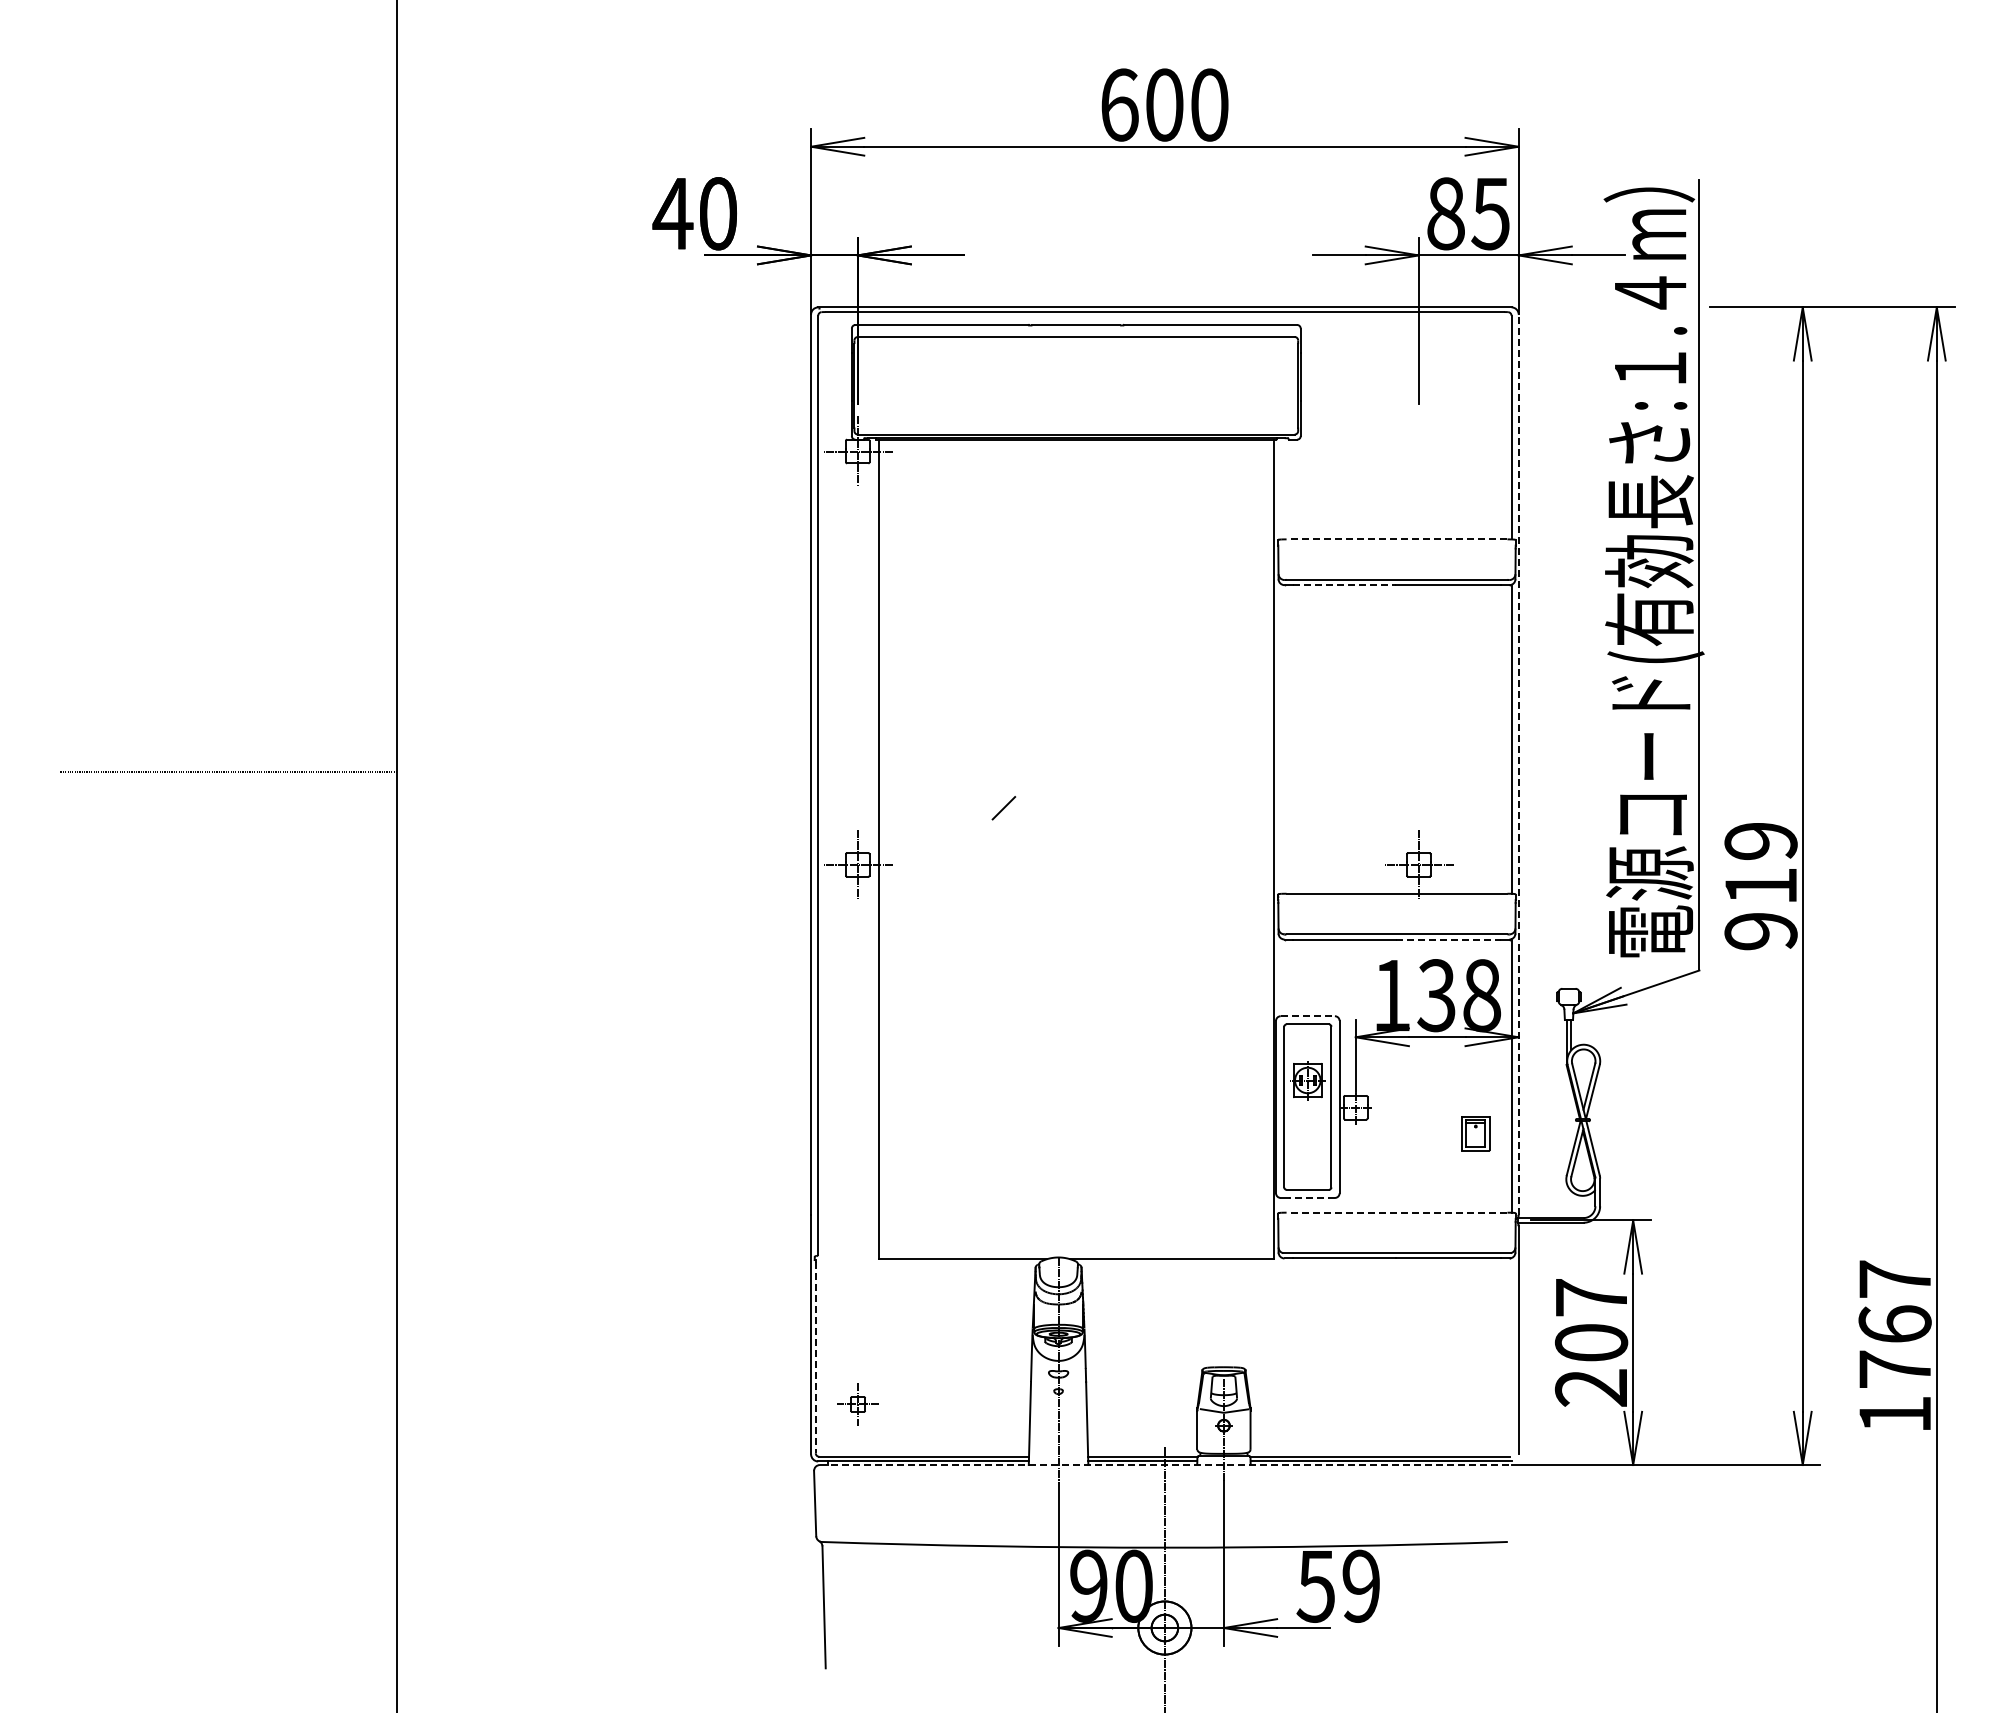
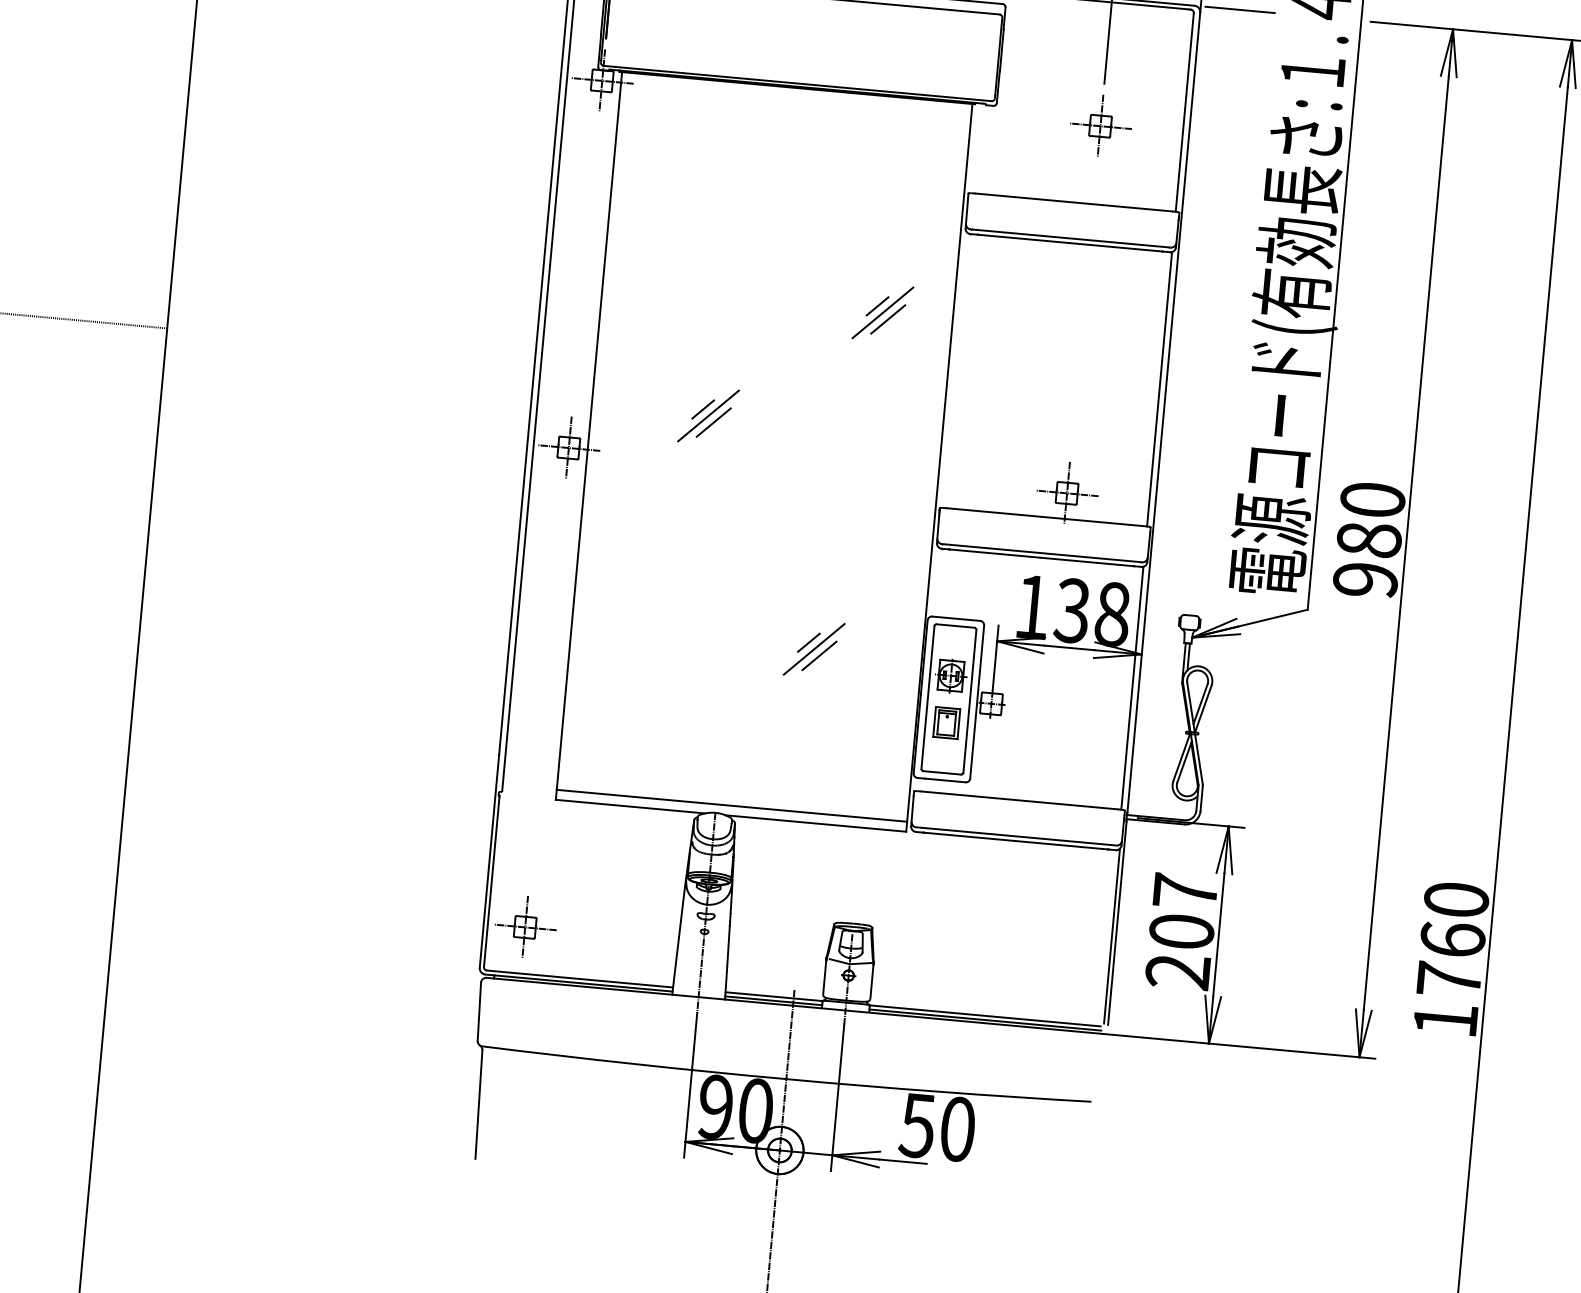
line: (1562, 307) -> (1239, 9), added
part: (1419, 450) -> (1101, 125), added
line: (1396, 539) -> (1073, 202), dashed -> solid
line: (1344, 585) -> (1023, 239), dashed -> solid
line: (1188, 675) -> (877, 306), added
line: (1194, 681) -> (882, 312), added
line: (1200, 688) -> (887, 319), added
line: (1518, 764) -> (1163, 412), dashed -> solid
line: (1010, 814) -> (708, 415), added
line: (1016, 821) -> (713, 422), added
text: (1760, 863) -> (1370, 519), 919 -> 980
line: (1448, 939) -> (1087, 561), dashed -> solid
line: (1308, 1016) -> (956, 619), dashed -> solid
line: (1145, 1057) -> (808, 642), added
line: (1151, 1064) -> (813, 648), added
line: (1158, 1071) -> (819, 655), added
part: (1475, 1133) -> (946, 722), moved
line: (1312, 1197) -> (945, 780), dashed -> solid
line: (1396, 1212) -> (1019, 800), dashed -> solid
line: (1076, 1247) -> (732, 805), added
text: (1894, 1278) -> (1456, 899), 1767 -> 1760
line: (1514, 1354) -> (1112, 935), added
line: (815, 1357) -> (491, 882), dashed -> solid
part: (858, 1403) -> (525, 926), size x1.67
line: (1164, 1465) -> (792, 1006), dashed -> solid
text: (1361, 1585) -> (957, 1128), 59 -> 50

